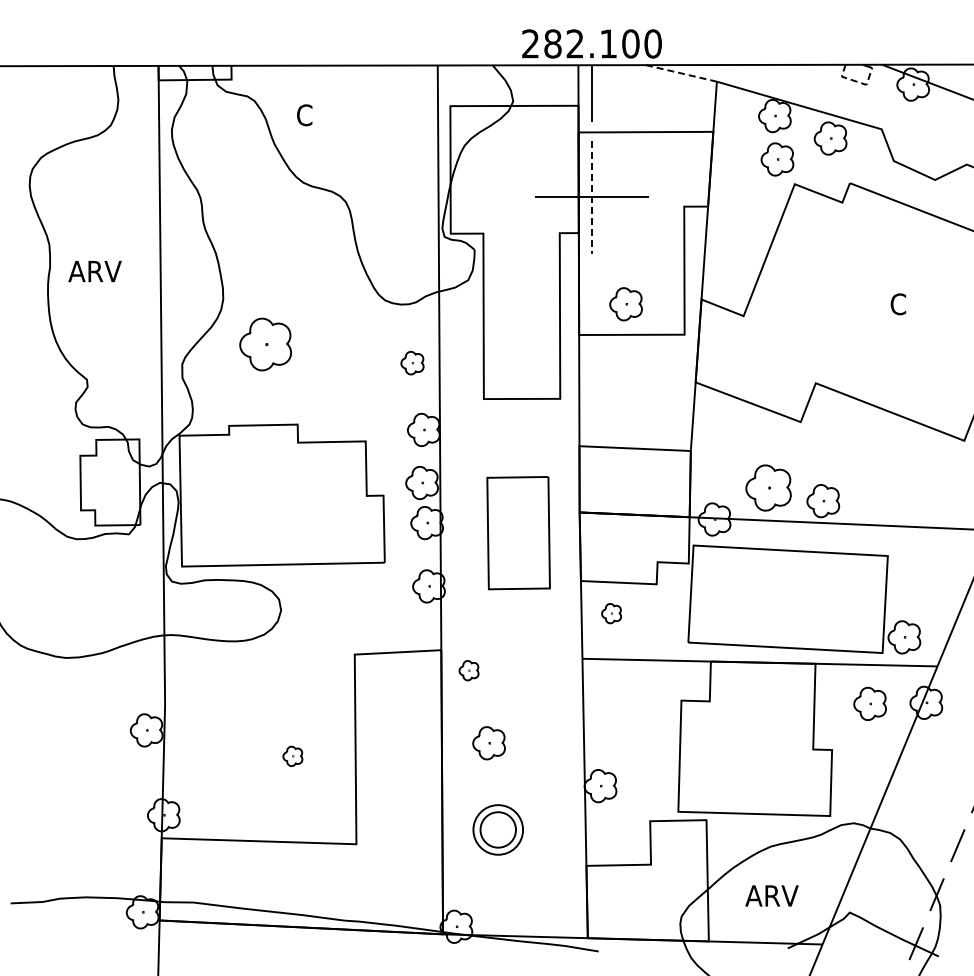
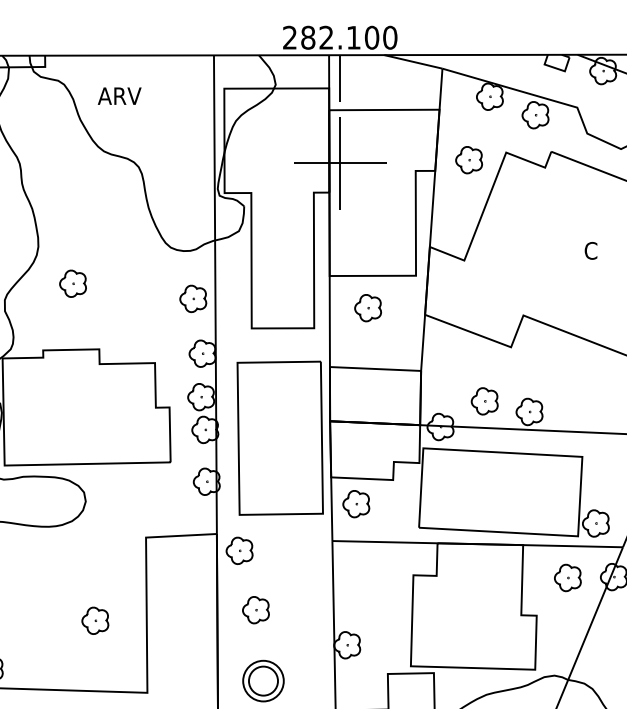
line: (681, 73) -> (413, 61), dashed -> solid
line: (856, 81) -> (556, 68), dashed -> solid
text: (322, 115) -> (119, 96), C -> ARV
part: (777, 159) -> (469, 160), moved
line: (591, 197) -> (339, 163), dashed -> solid
part: (625, 304) -> (367, 308), moved
part: (265, 344) -> (72, 283), size x0.62
part: (412, 363) -> (193, 299), size x1.43
part: (768, 488) -> (484, 401), size x0.71
part: (518, 532) -> (280, 437), size x1.67
part: (611, 613) -> (356, 503), size x1.67
part: (468, 670) -> (239, 550), size x1.67
part: (292, 756) -> (95, 621), size x1.67

